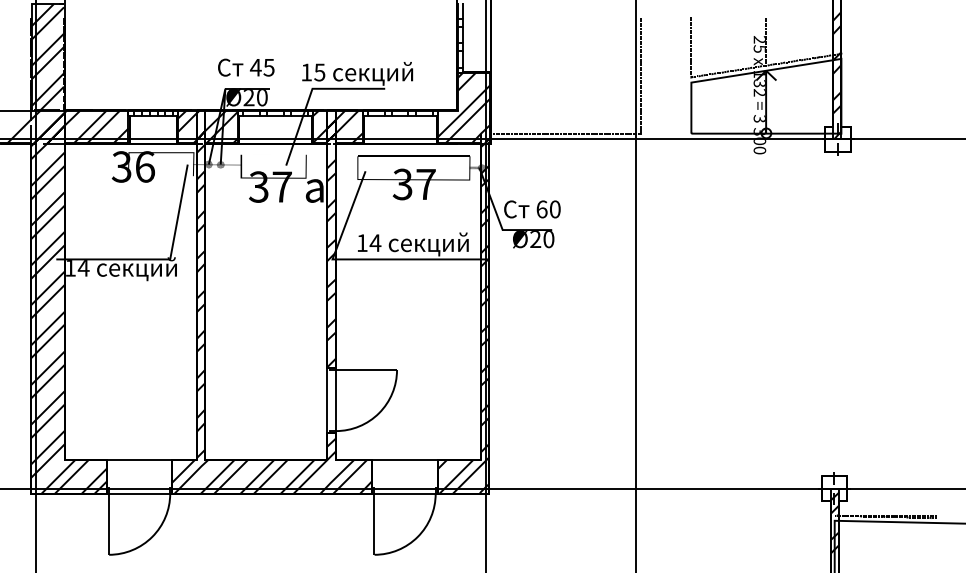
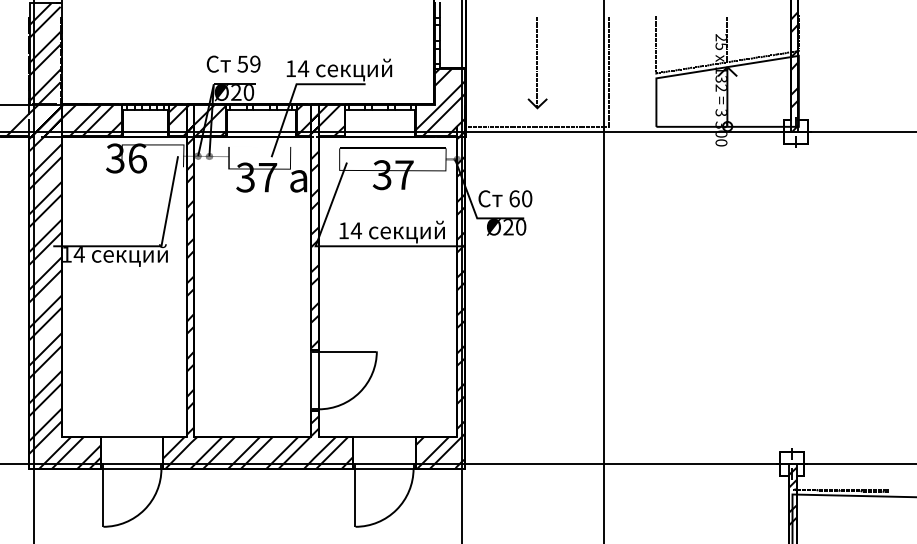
part: (566, 66) -> (537, 63), added
text: (261, 67) -> (248, 64), 45 -> 59
text: (319, 72) -> (303, 68), 15 -> 14

